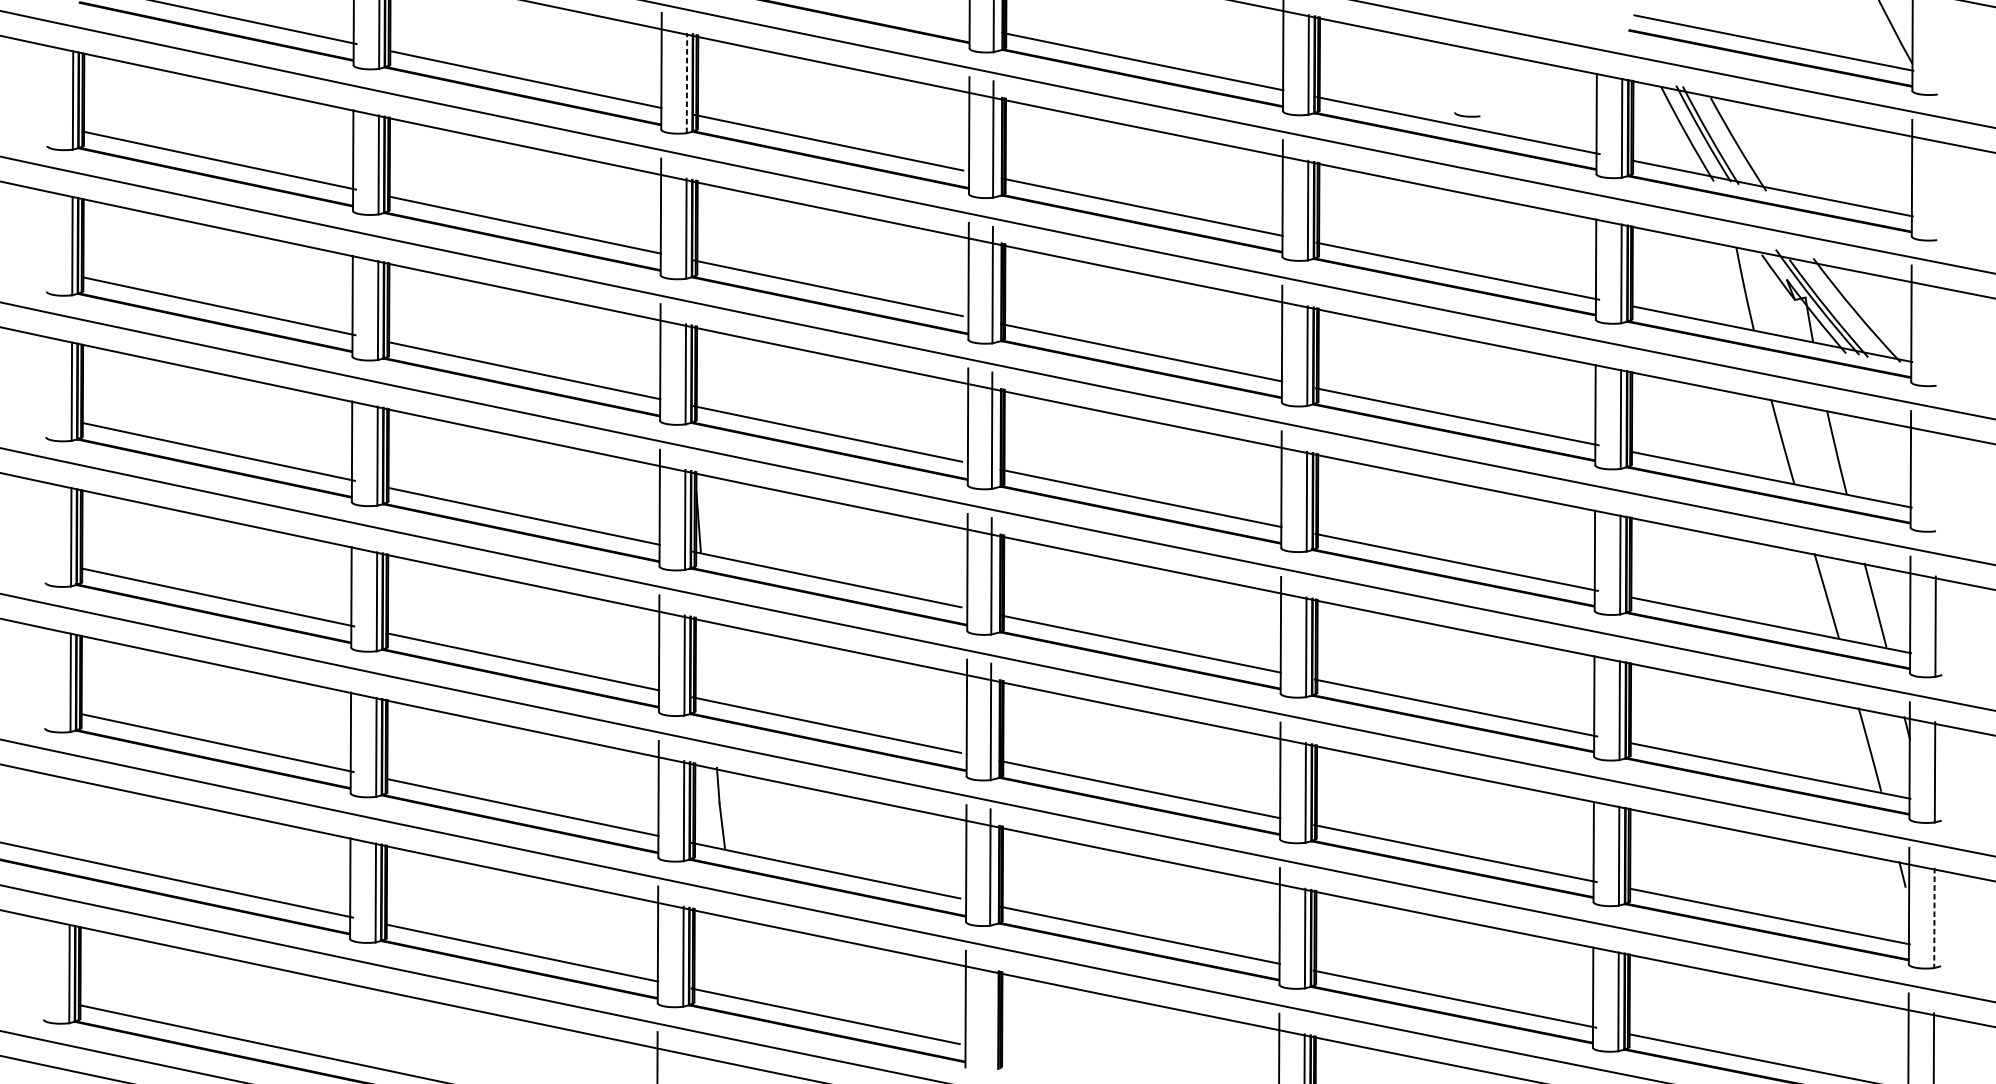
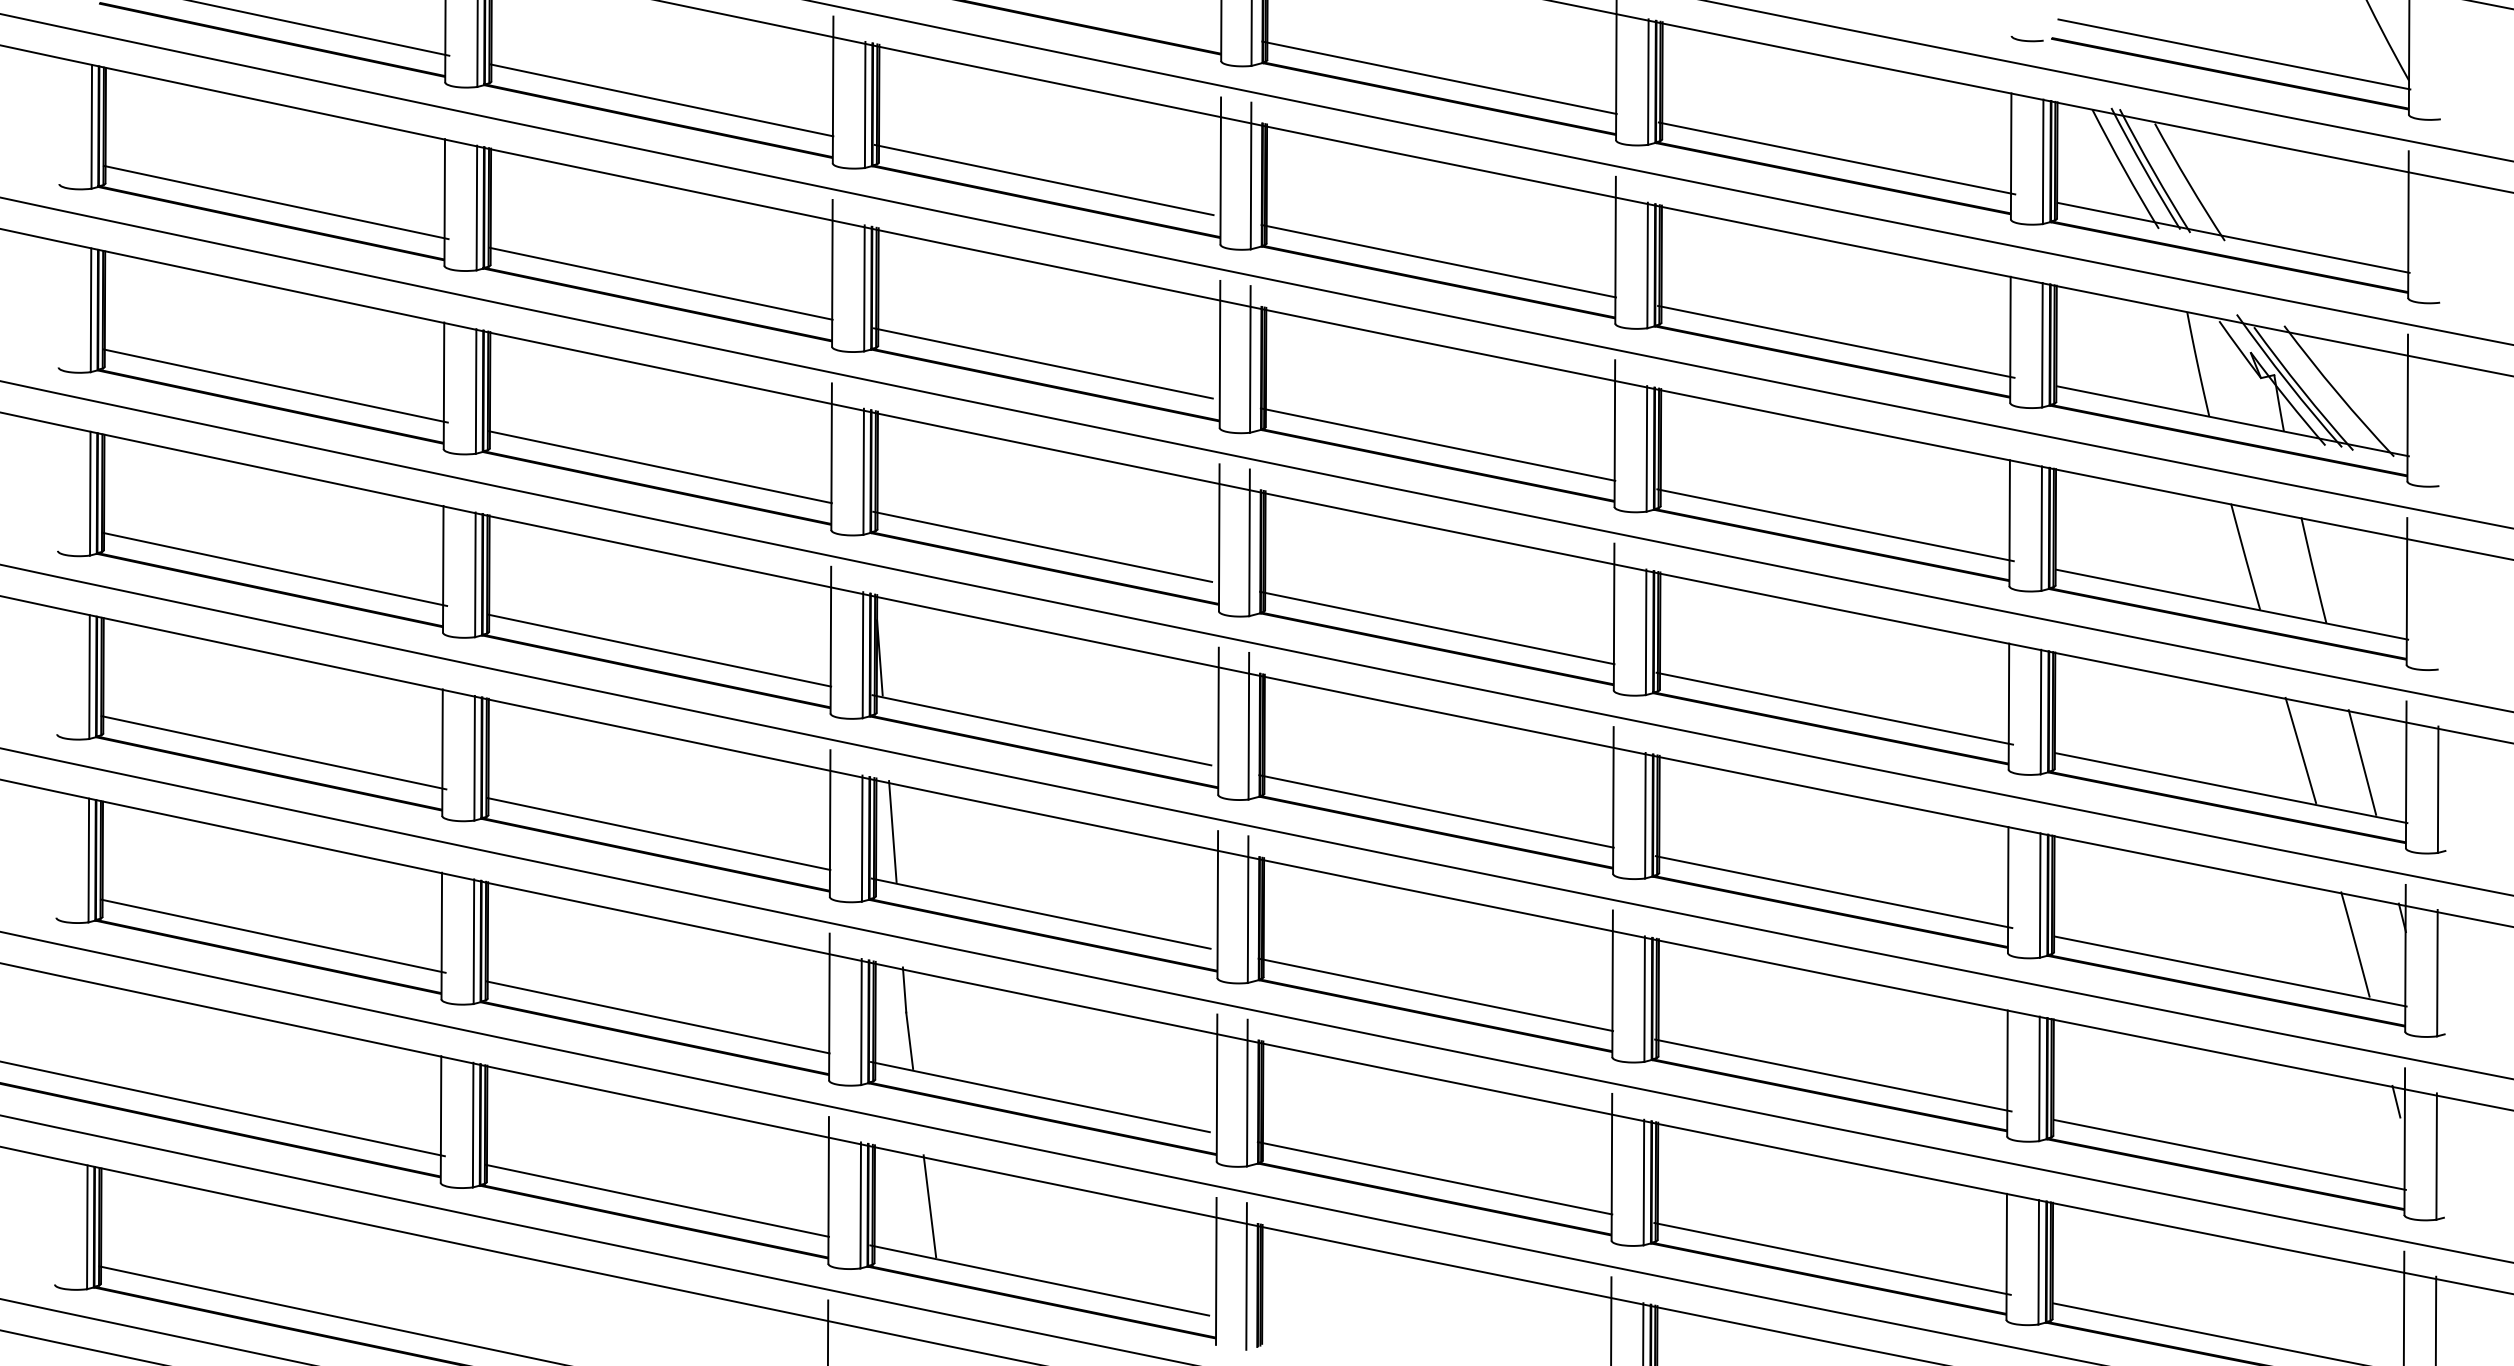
line: (687, 82) -> (865, 104), dashed -> solid
curve: (1466, 116) -> (2026, 40), moved
line: (708, 659) -> (892, 831), added
line: (1934, 918) -> (2436, 1157), dashed -> solid
line: (738, 957) -> (929, 1206), added
line: (989, 1013) -> (1246, 1276), added

